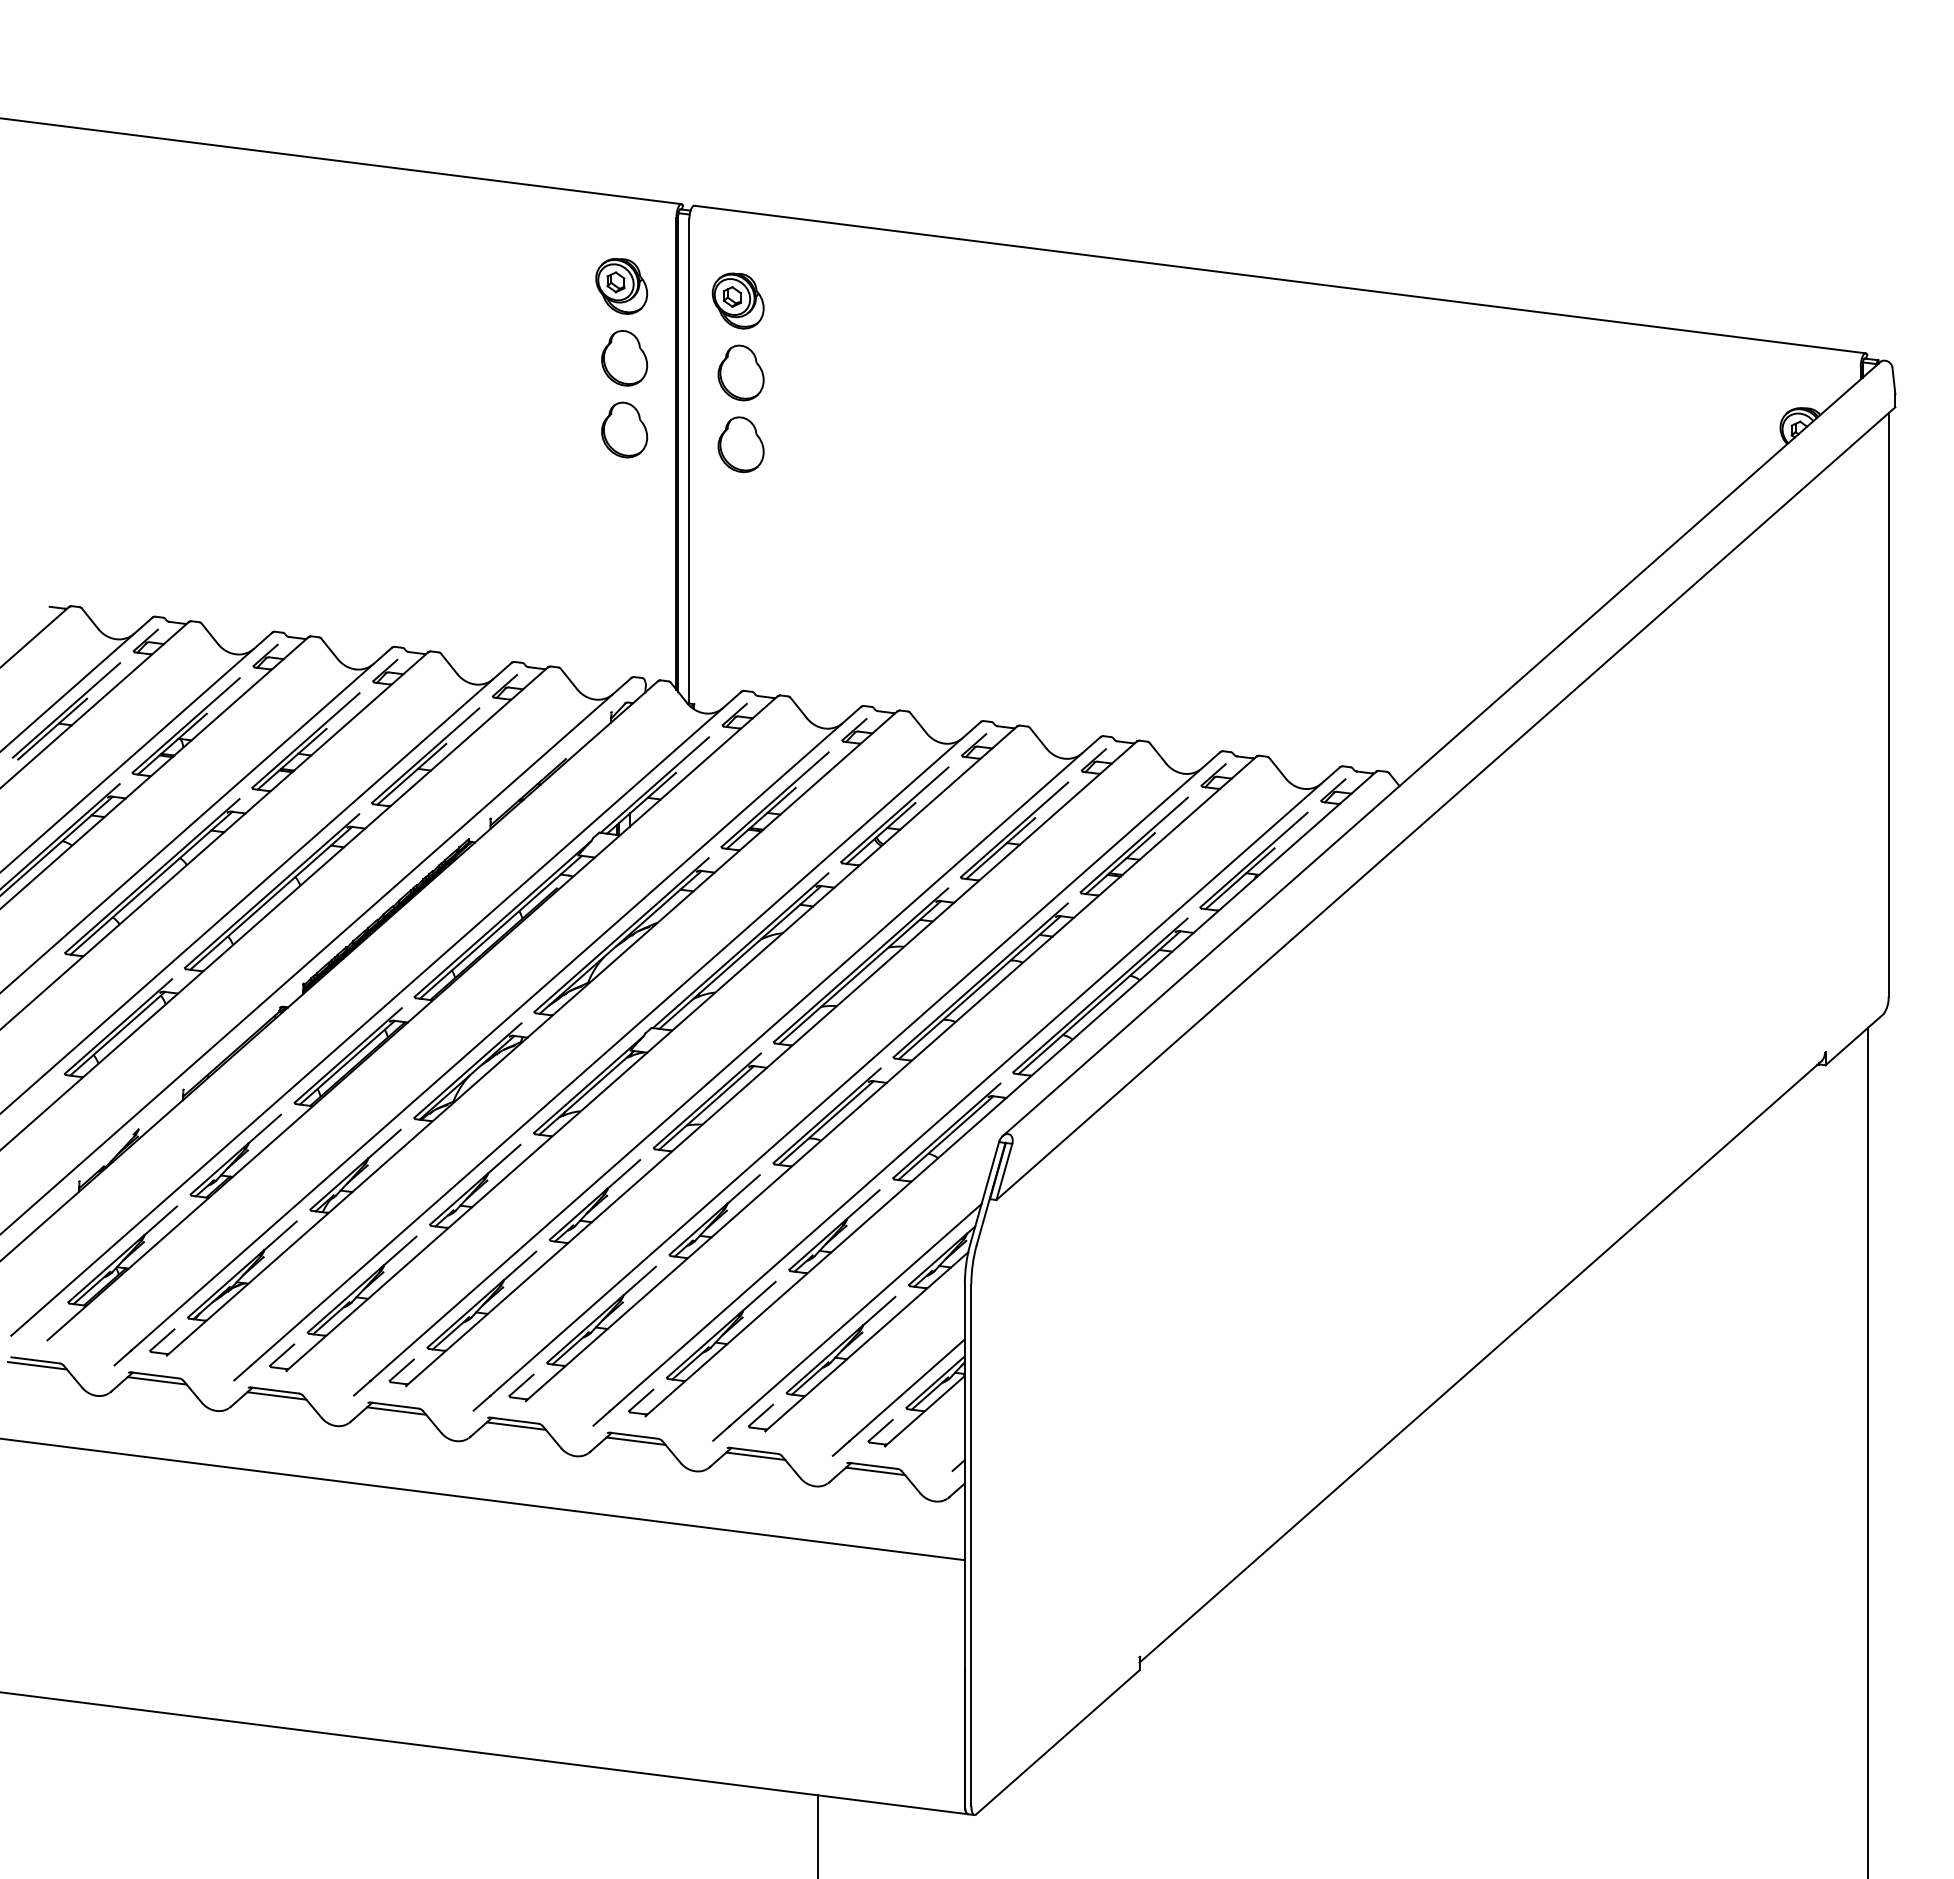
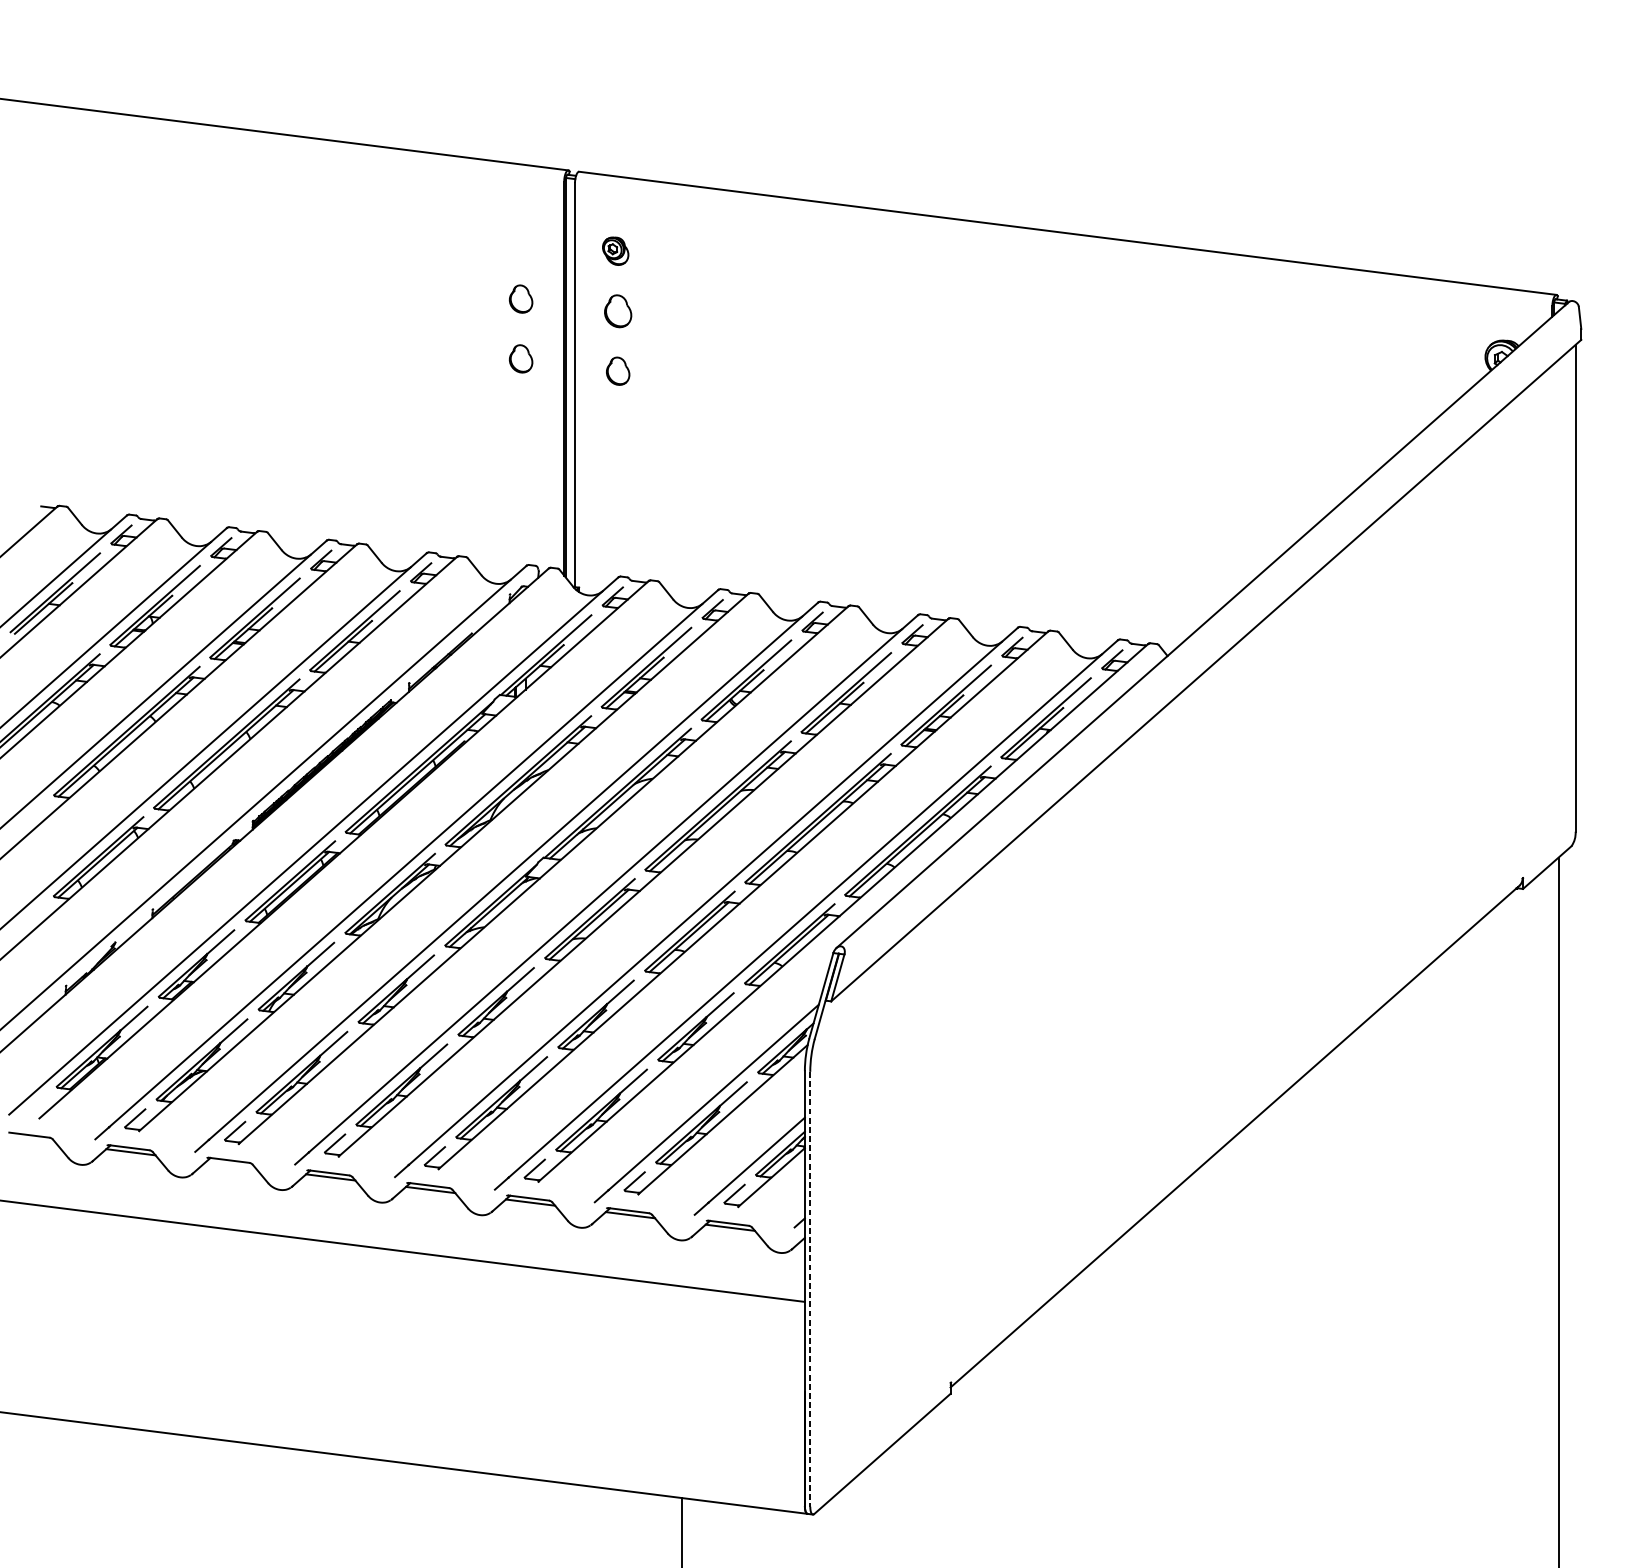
part: (621, 286) -> (518, 239), removed
part: (737, 300) -> (615, 250), size x0.6
part: (624, 358) -> (520, 299), size x0.6
part: (740, 372) -> (617, 310), size x0.7
part: (624, 429) -> (520, 358), size x0.6
part: (740, 444) -> (617, 370), size x0.6
line: (36, 1365) -> (30, 1139), removed
line: (276, 1395) -> (230, 1164), removed
line: (971, 1545) -> (810, 1289), solid -> dashed

